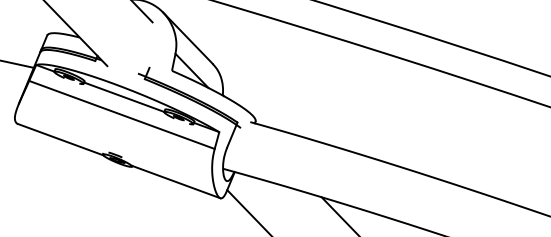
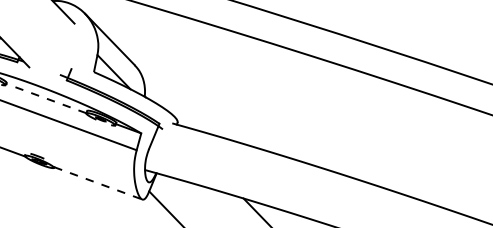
line: (124, 97) -> (46, 98), solid -> dashed
line: (176, 182) -> (98, 183), solid -> dashed

